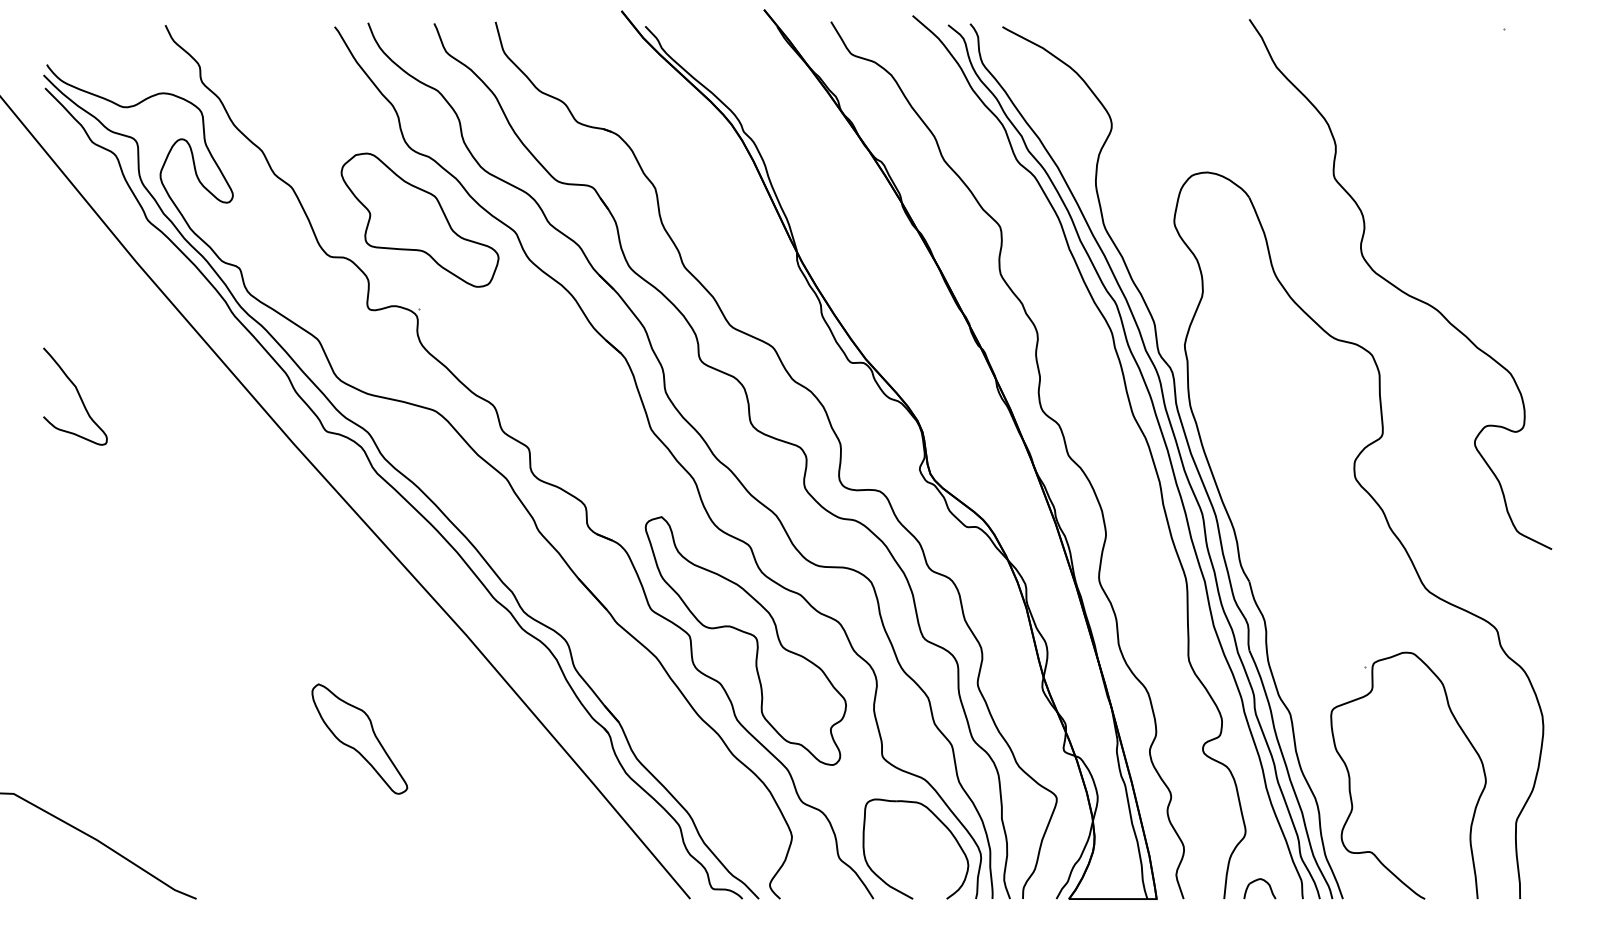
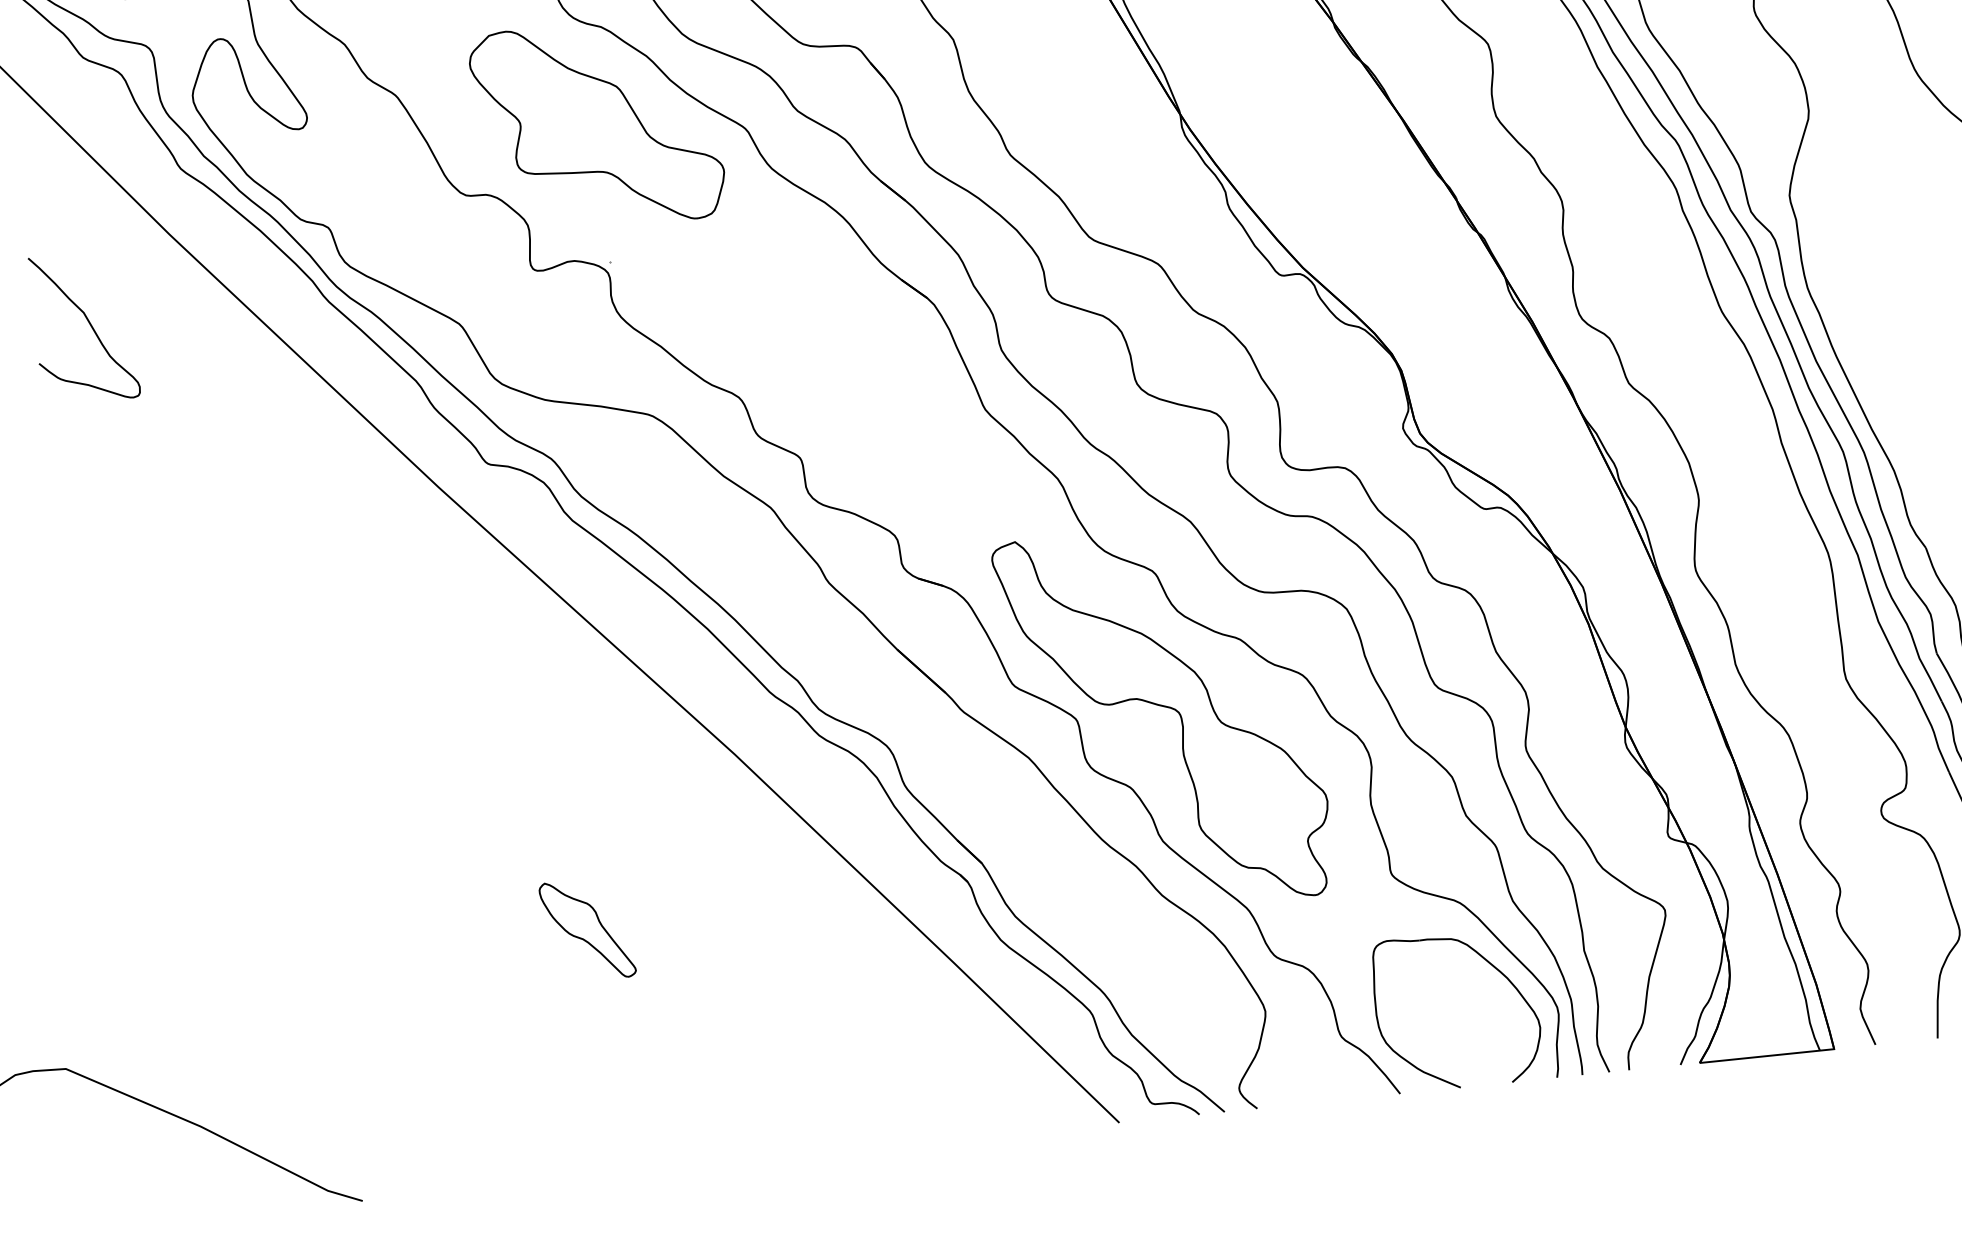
curve: (78, 395) -> (89, 325), moved
part: (359, 738) -> (586, 929), size x0.6

